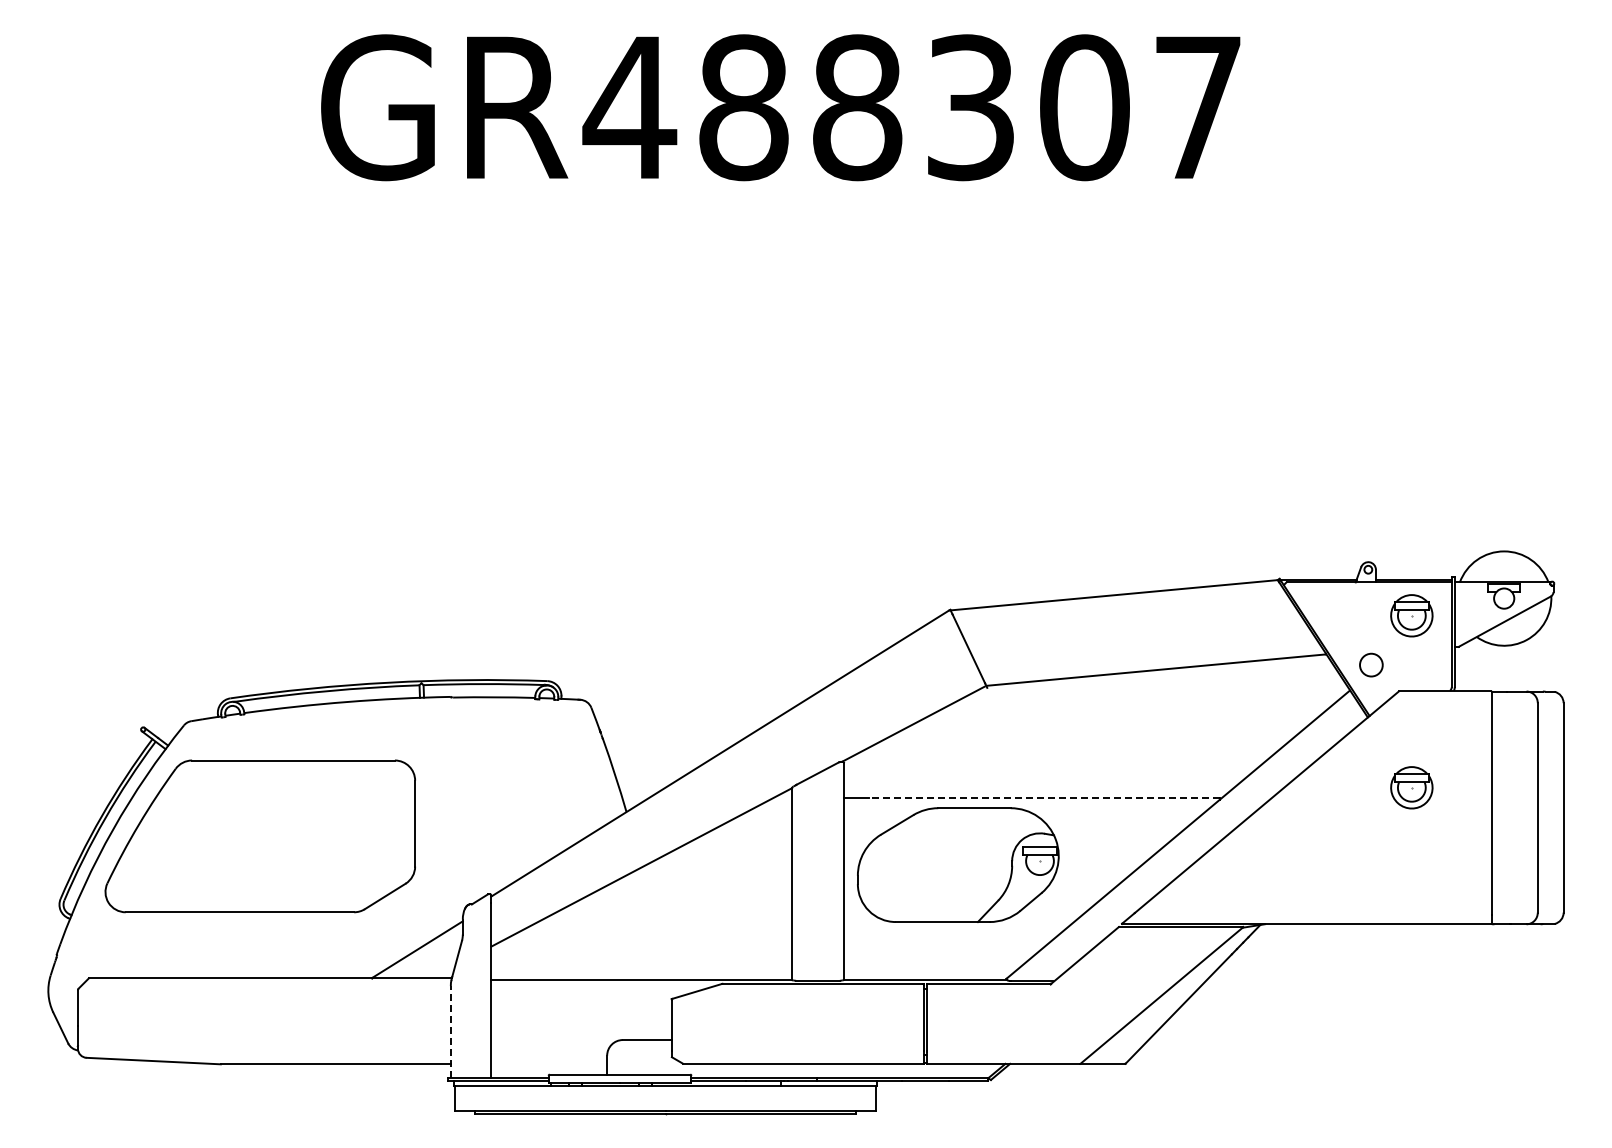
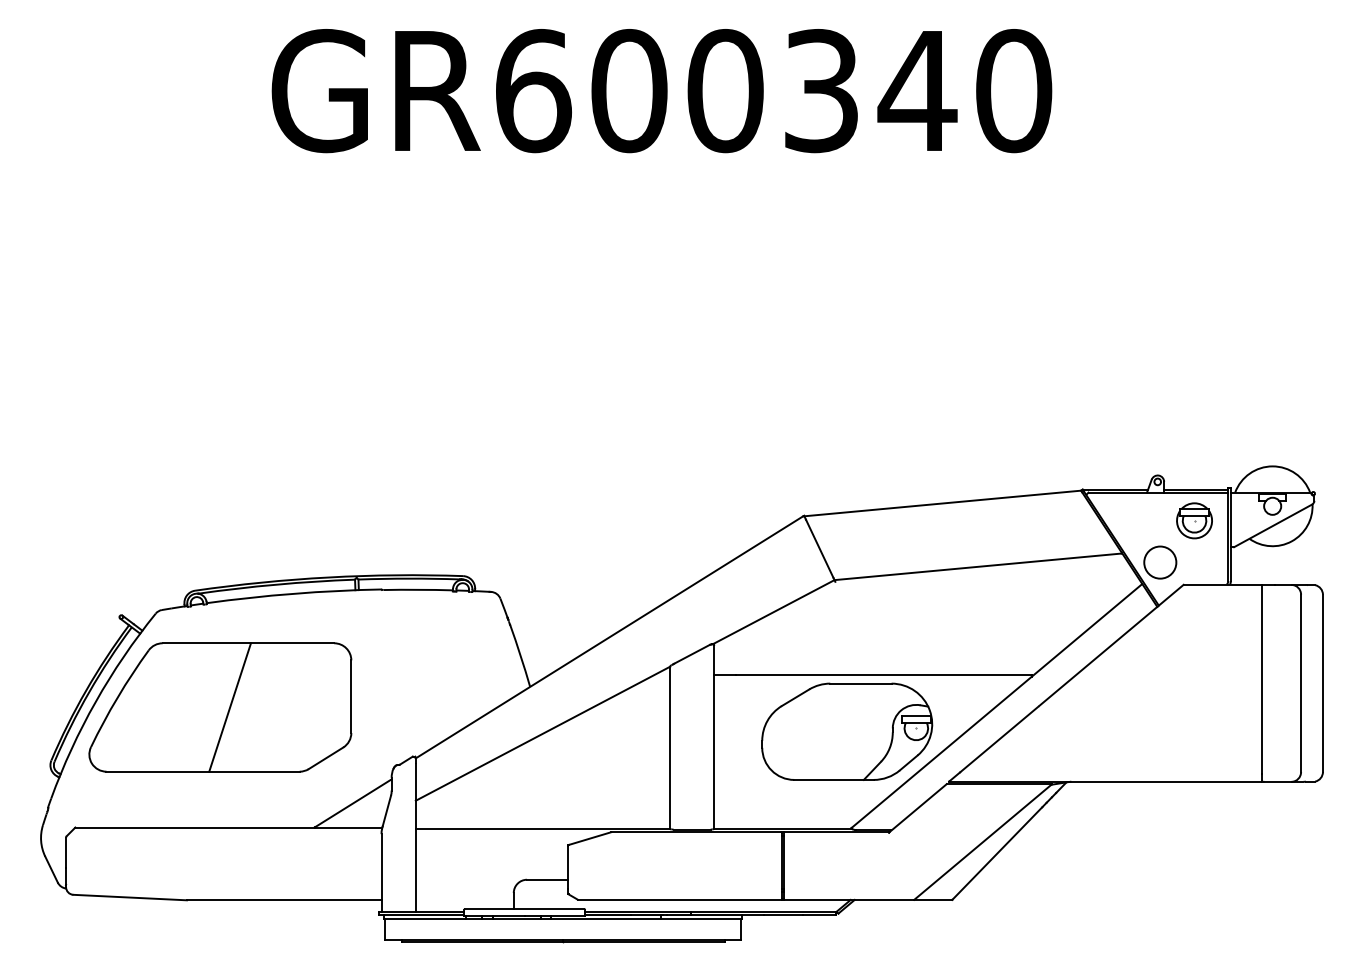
text: (912, 107) -> (772, 90), GR488307 -> GR600340
circle: (1371, 665) -> (1160, 562), size x1.67
part: (1411, 787) -> (1194, 666), removed
line: (1043, 797) -> (882, 674), dashed -> solid
line: (271, 836) -> (229, 707), added
part: (958, 864) -> (847, 731), moved
line: (450, 1031) -> (381, 872), dashed -> solid

